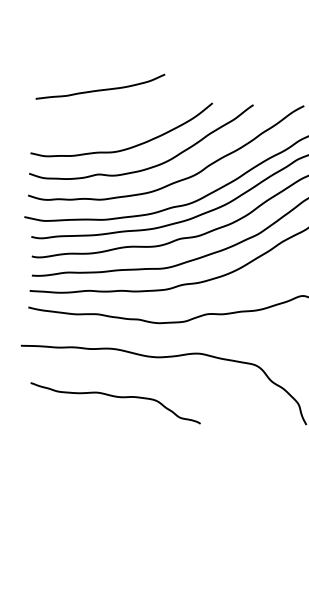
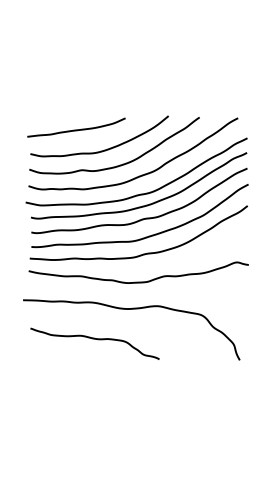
curve: (100, 89) -> (76, 129), moved

